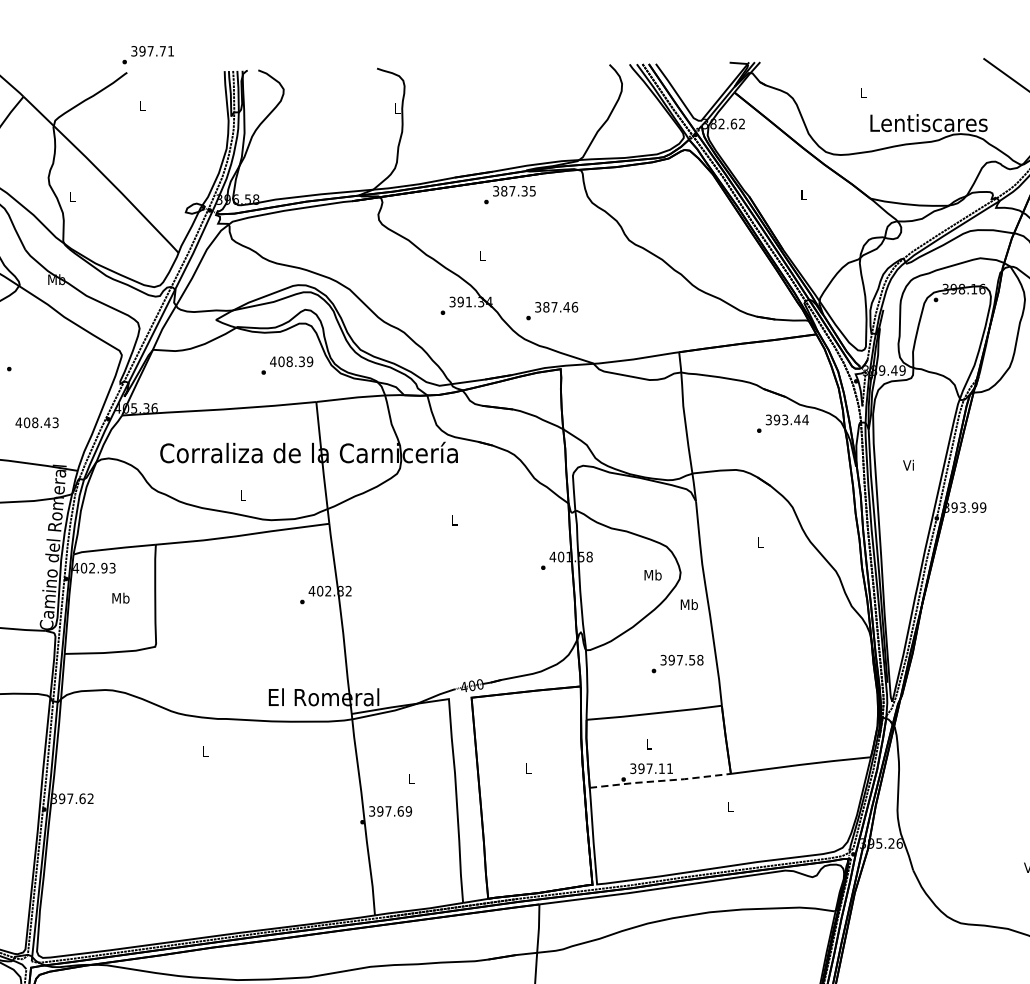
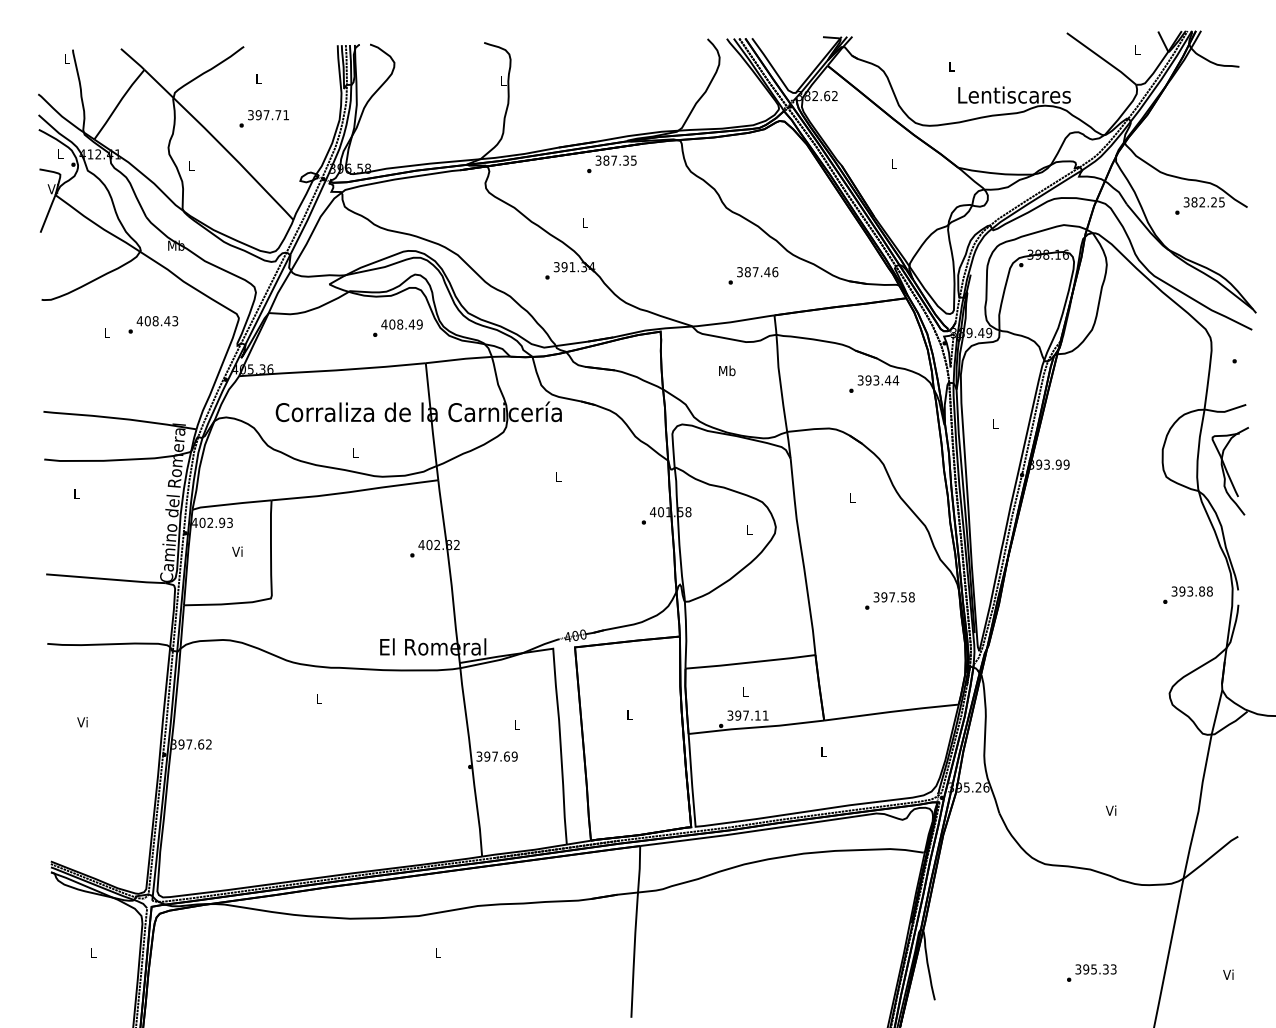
text: (147, 54) -> (263, 118), moved
text: (552, 310) -> (753, 275), moved
text: (301, 361) -> (411, 324), 408.39 -> 408.49
text: (37, 423) -> (157, 321), moved
text: (908, 464) -> (994, 423), Vi -> L
text: (653, 575) -> (749, 529), Mb -> L
text: (120, 597) -> (237, 551), Mb -> Vi
text: (689, 604) -> (727, 370), moved
text: (677, 663) -> (889, 600), moved
line: (660, 781) -> (756, 727), dashed -> solid

